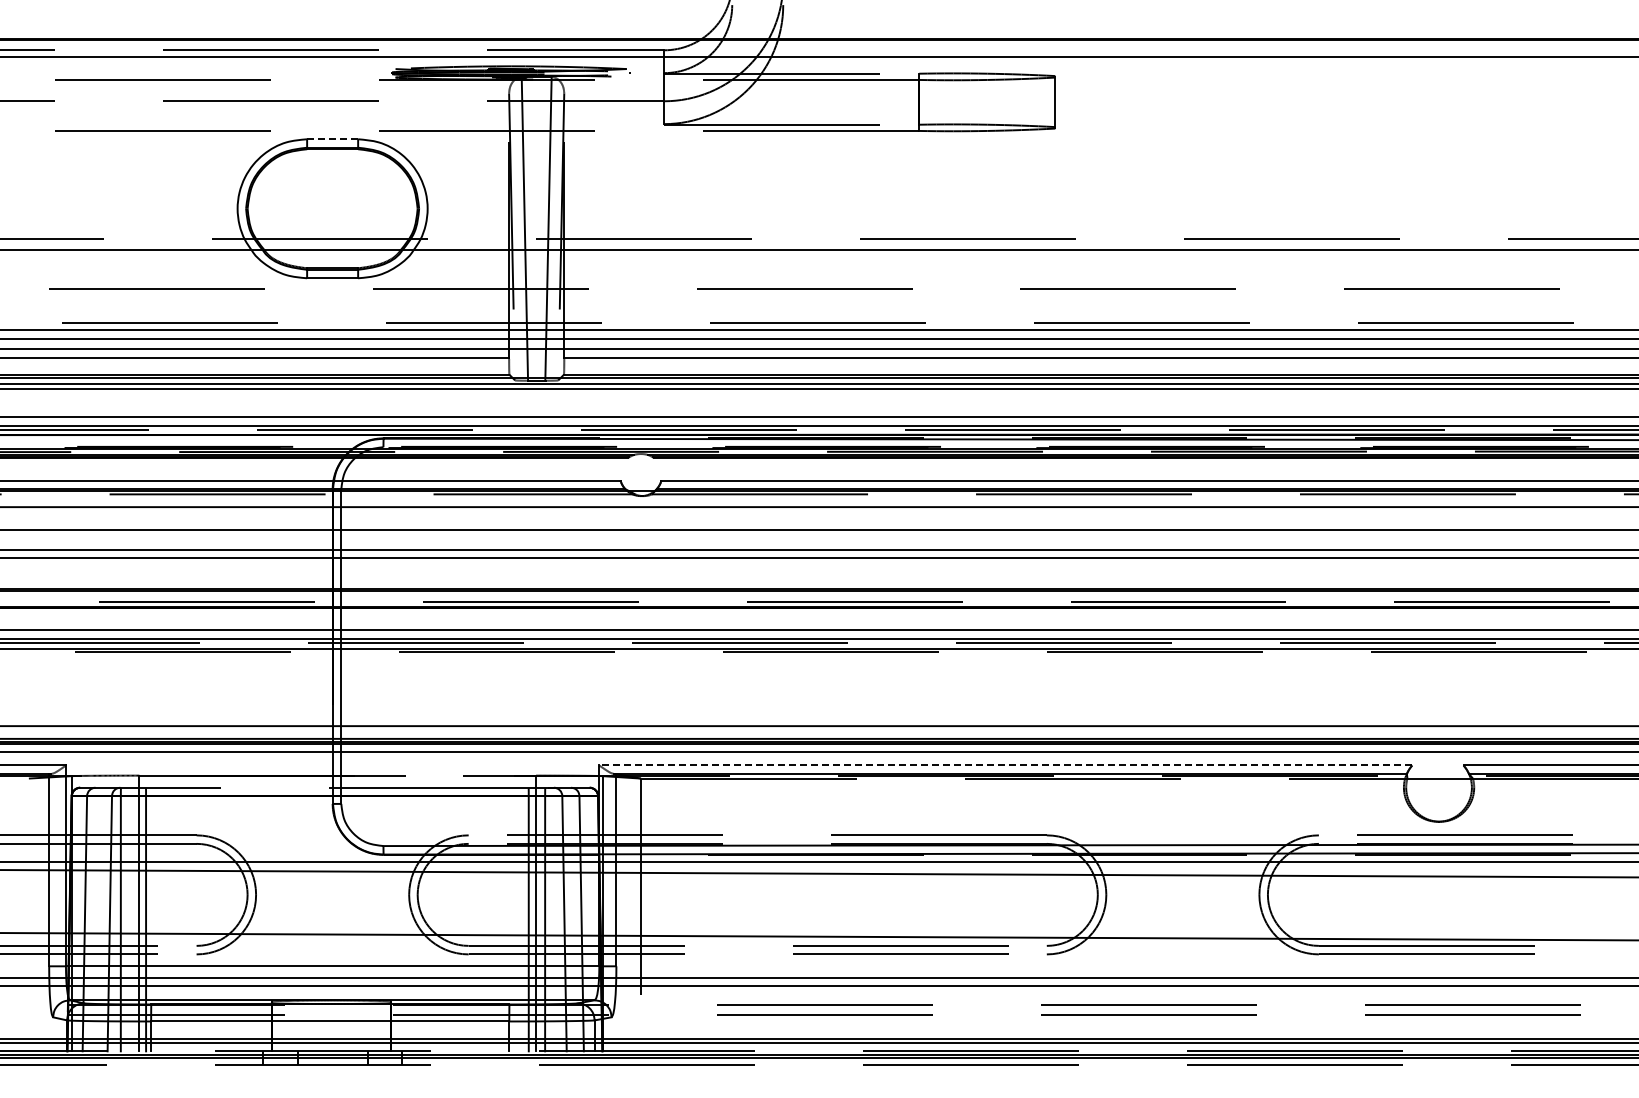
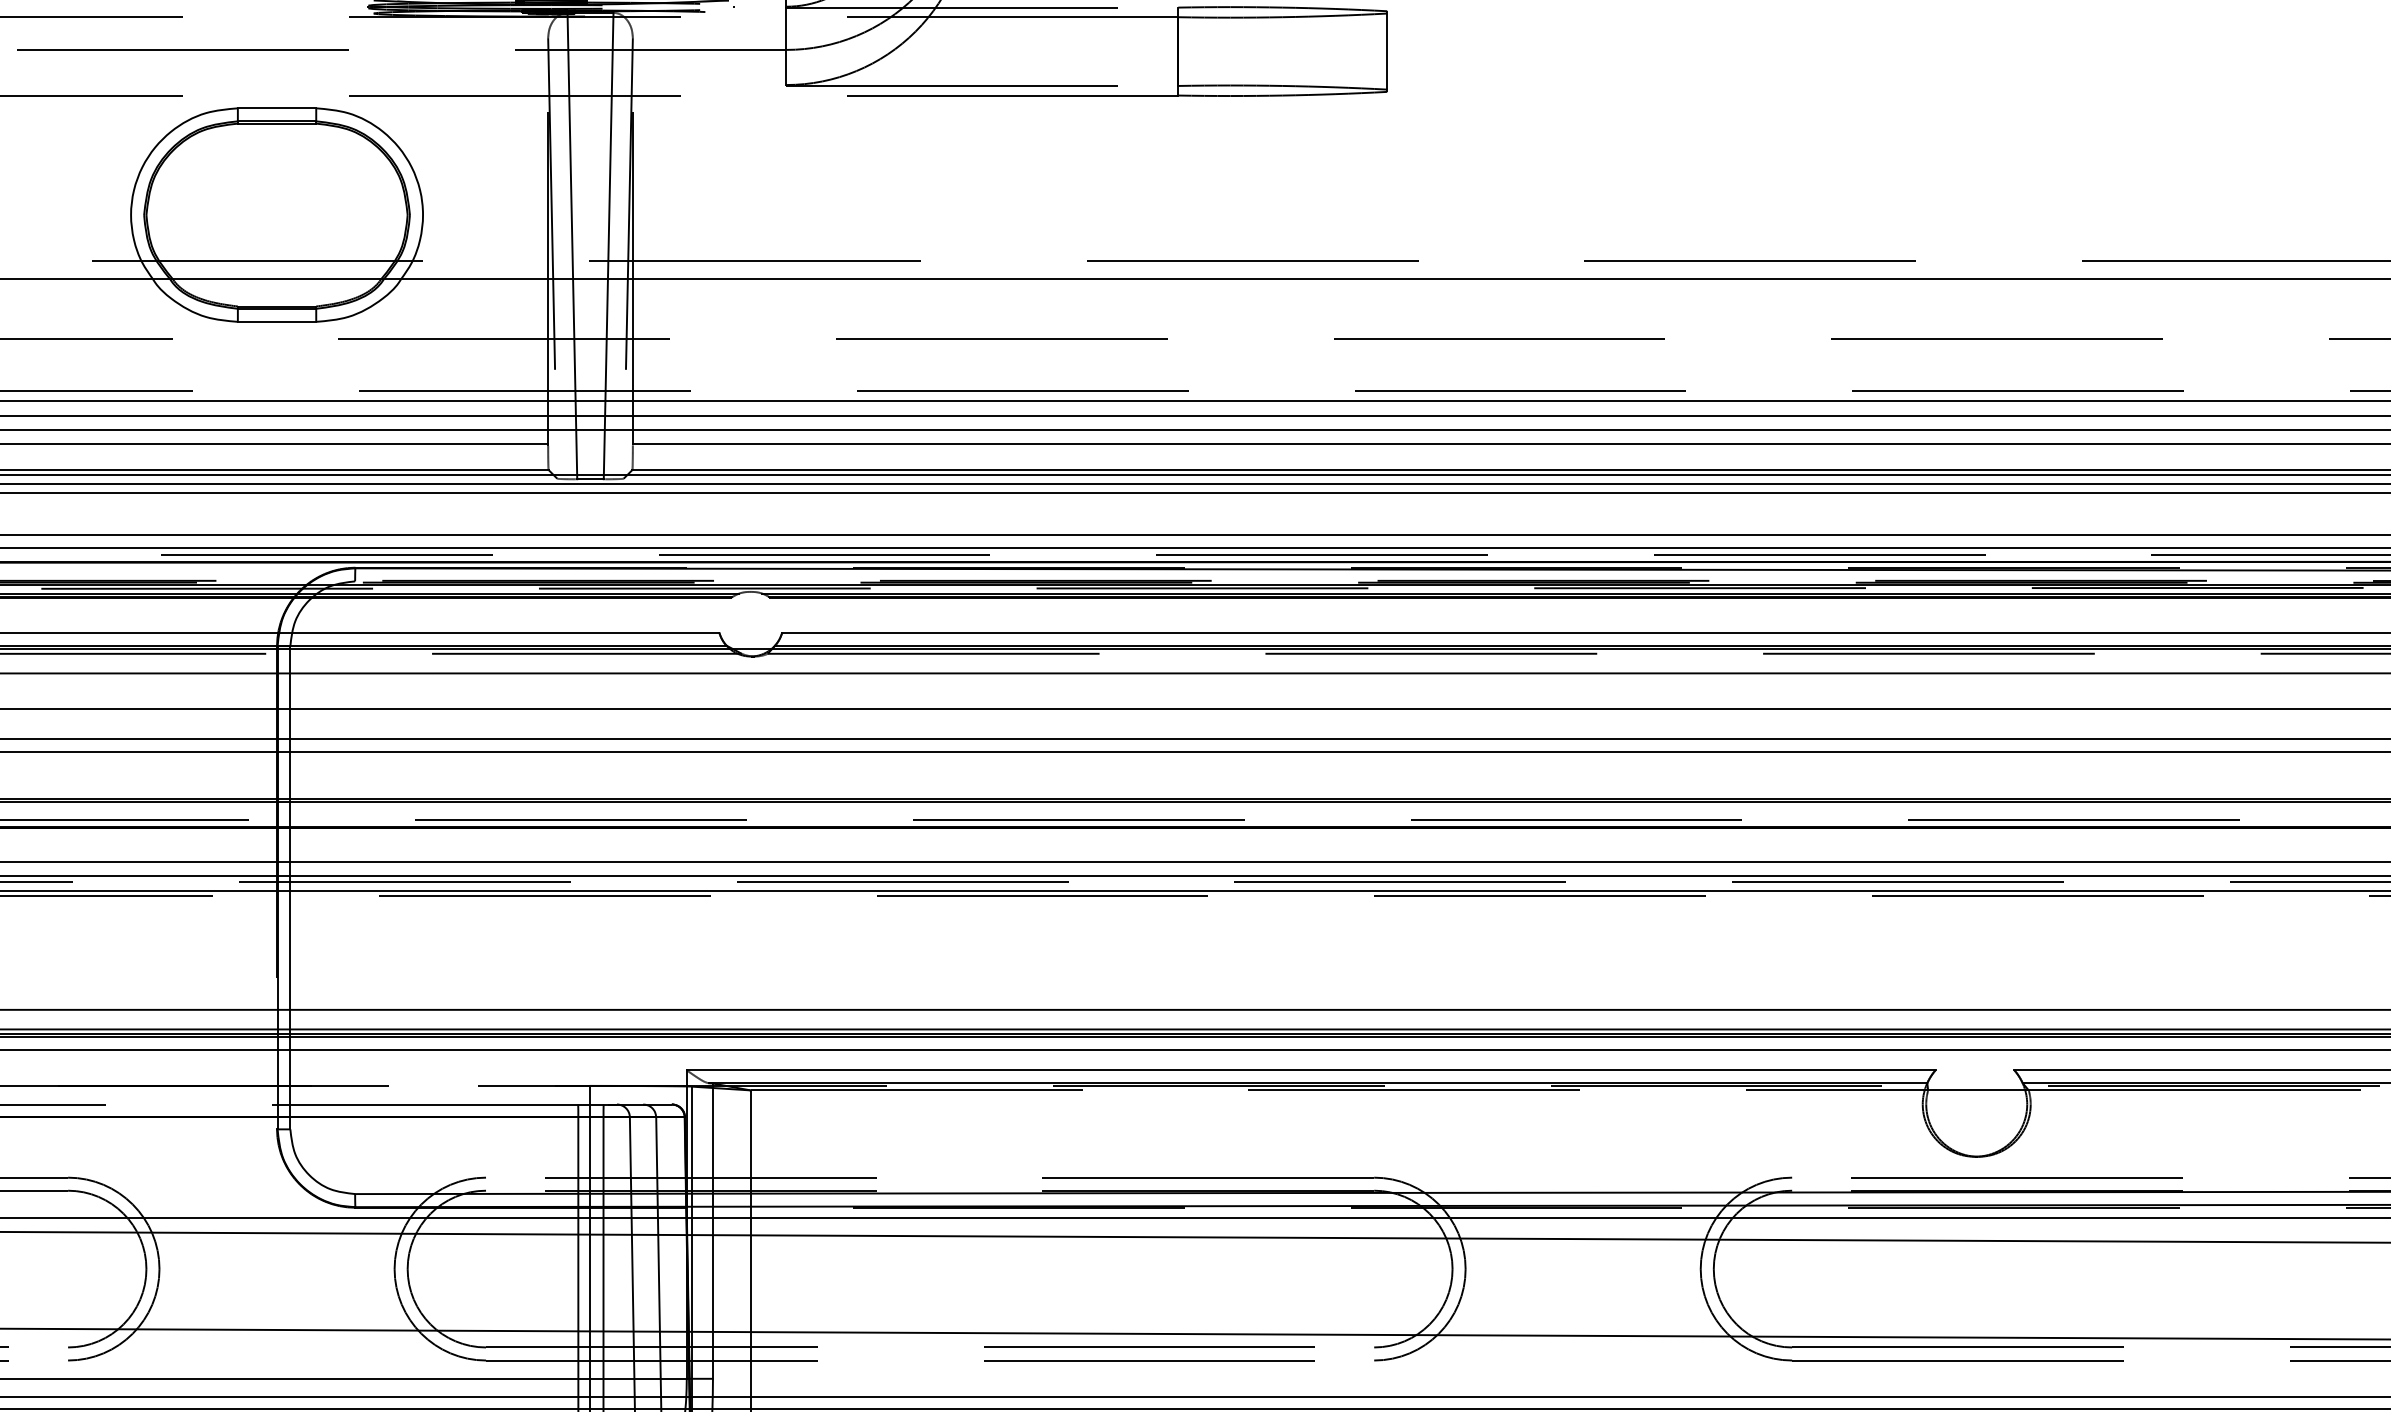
line: (332, 139) -> (276, 108), dashed -> solid
line: (1005, 765) -> (1310, 1070), dashed -> solid

